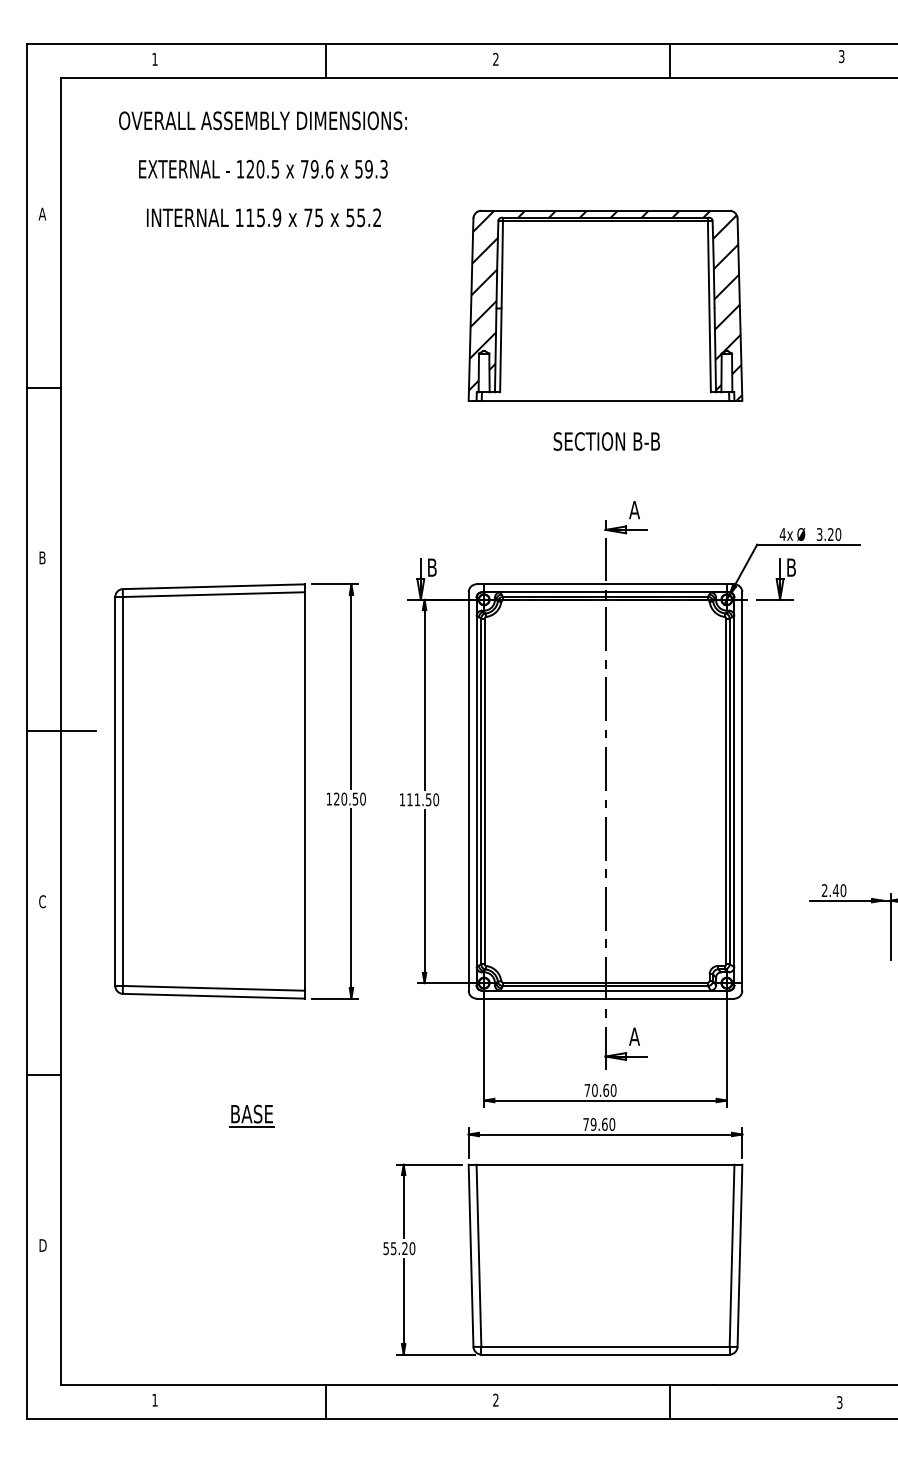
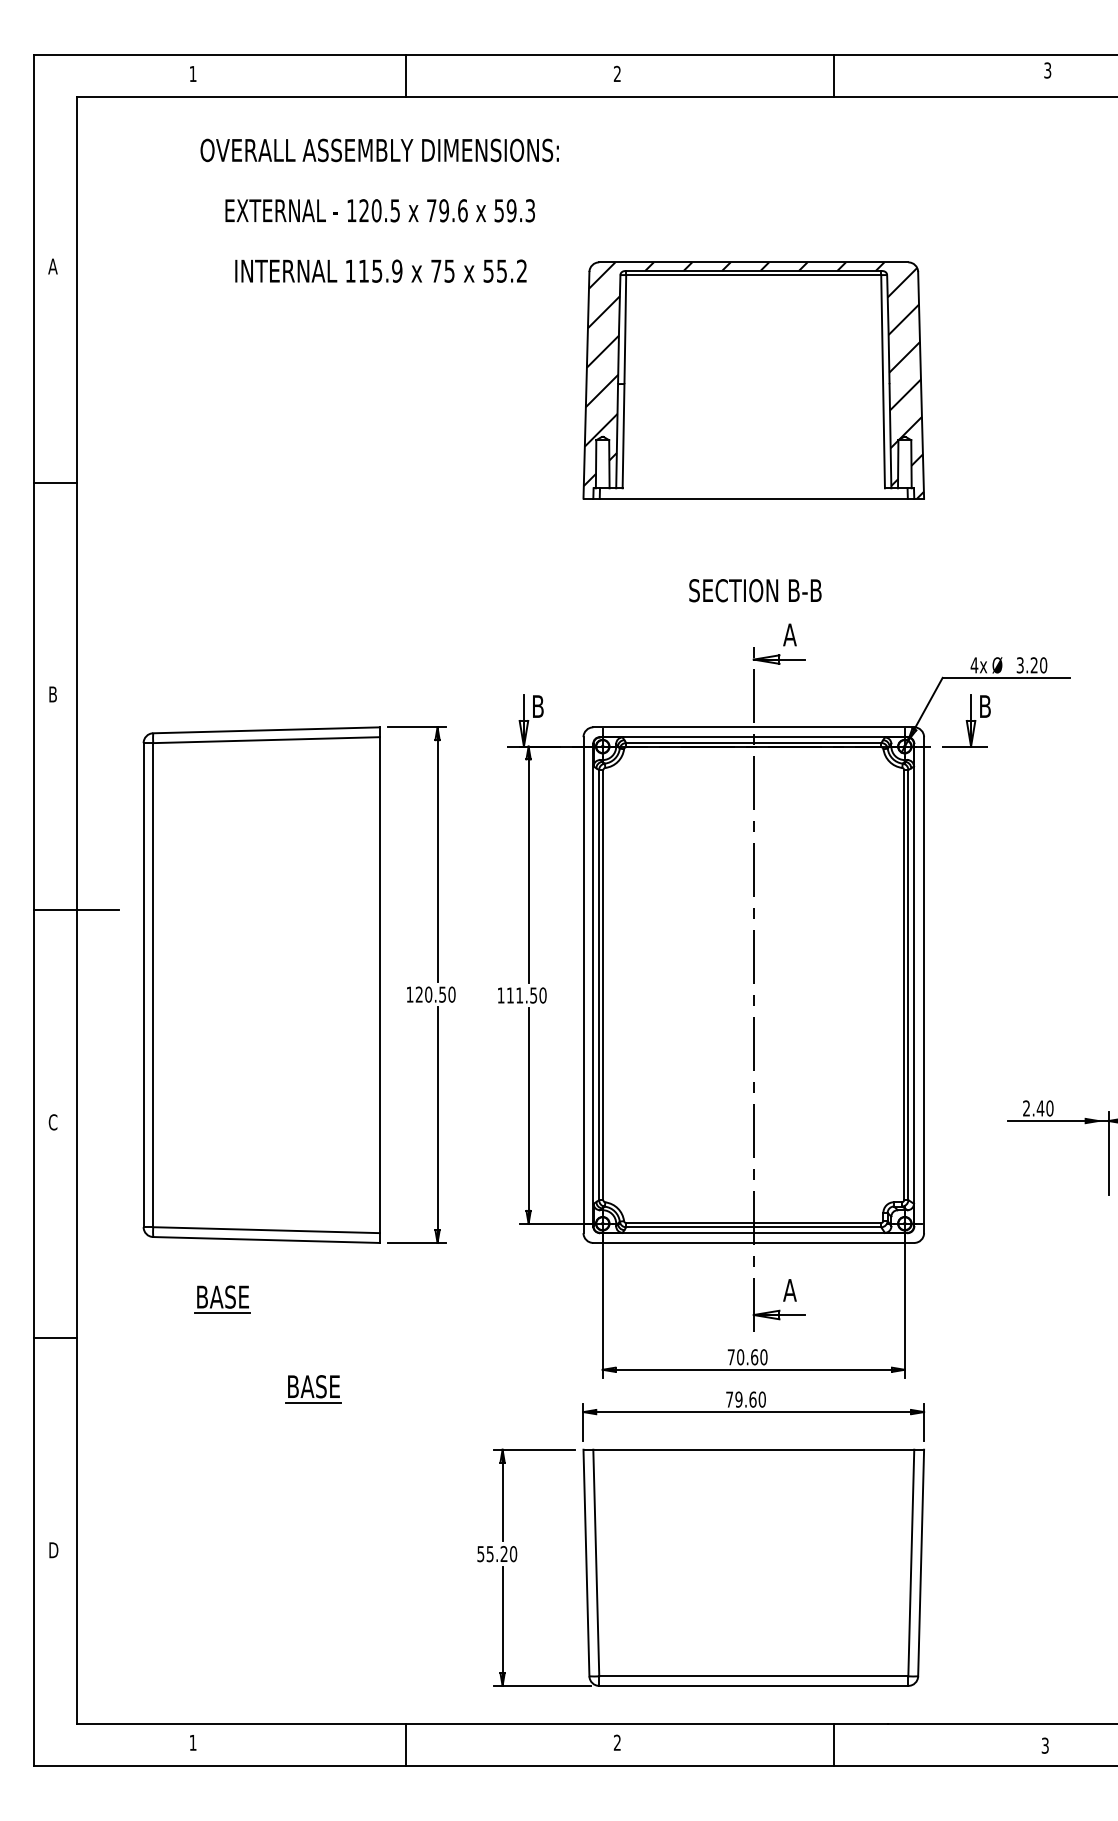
text: (262, 169) -> (379, 211), moved
text: (606, 441) -> (755, 590), moved
part: (178, 1043) -> (222, 1298), added

